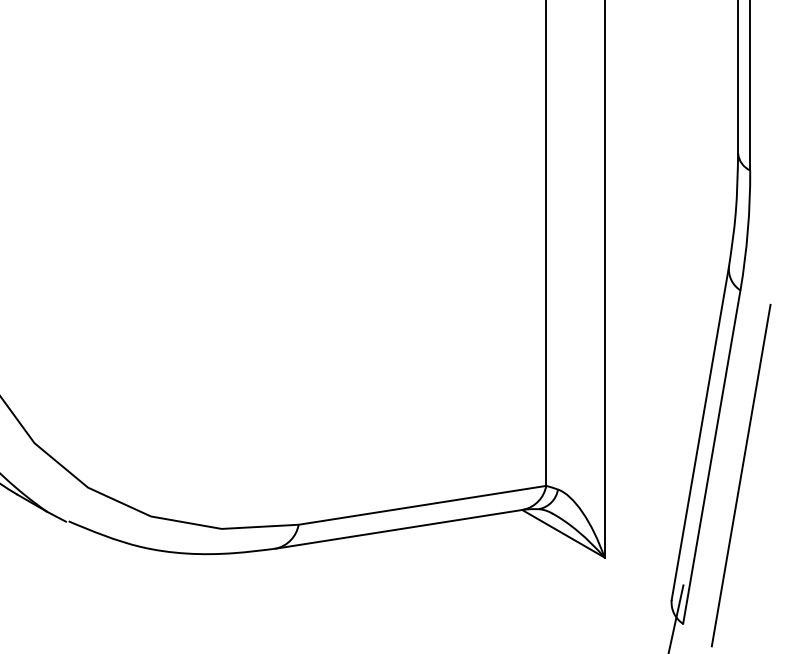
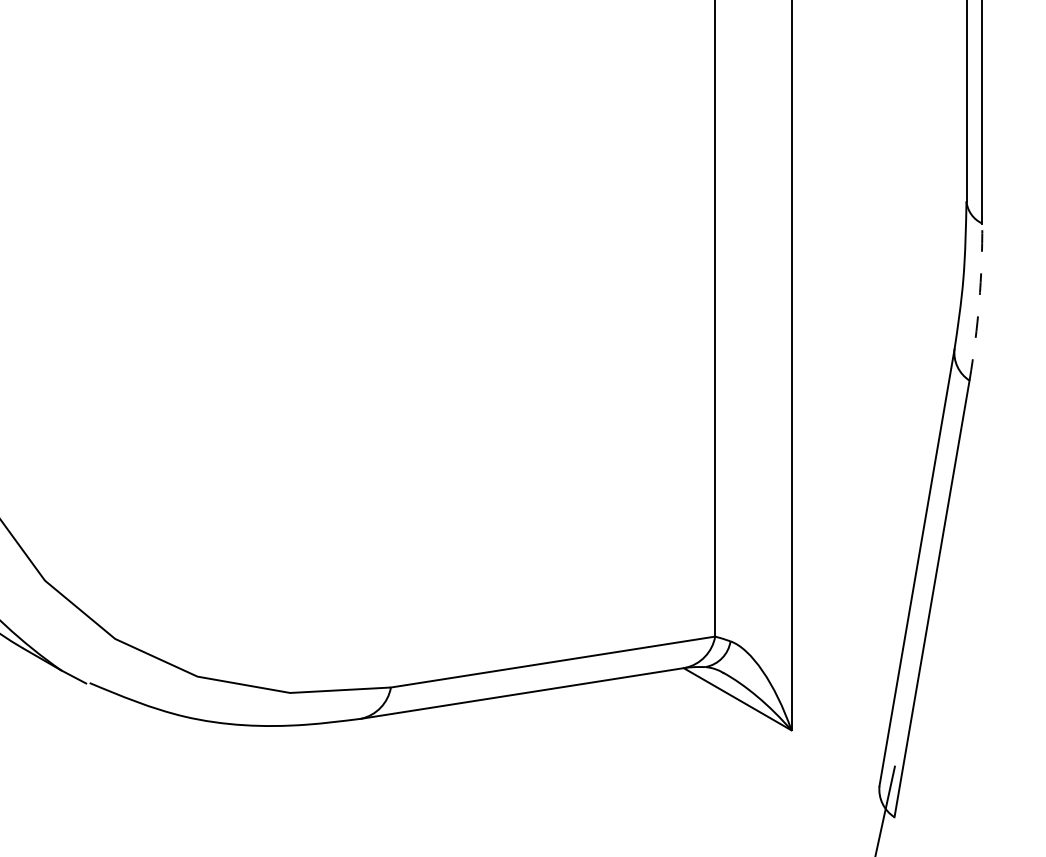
arc: (747, 230) -> (978, 302), solid -> dashed
line: (740, 475) -> (969, 622), removed

